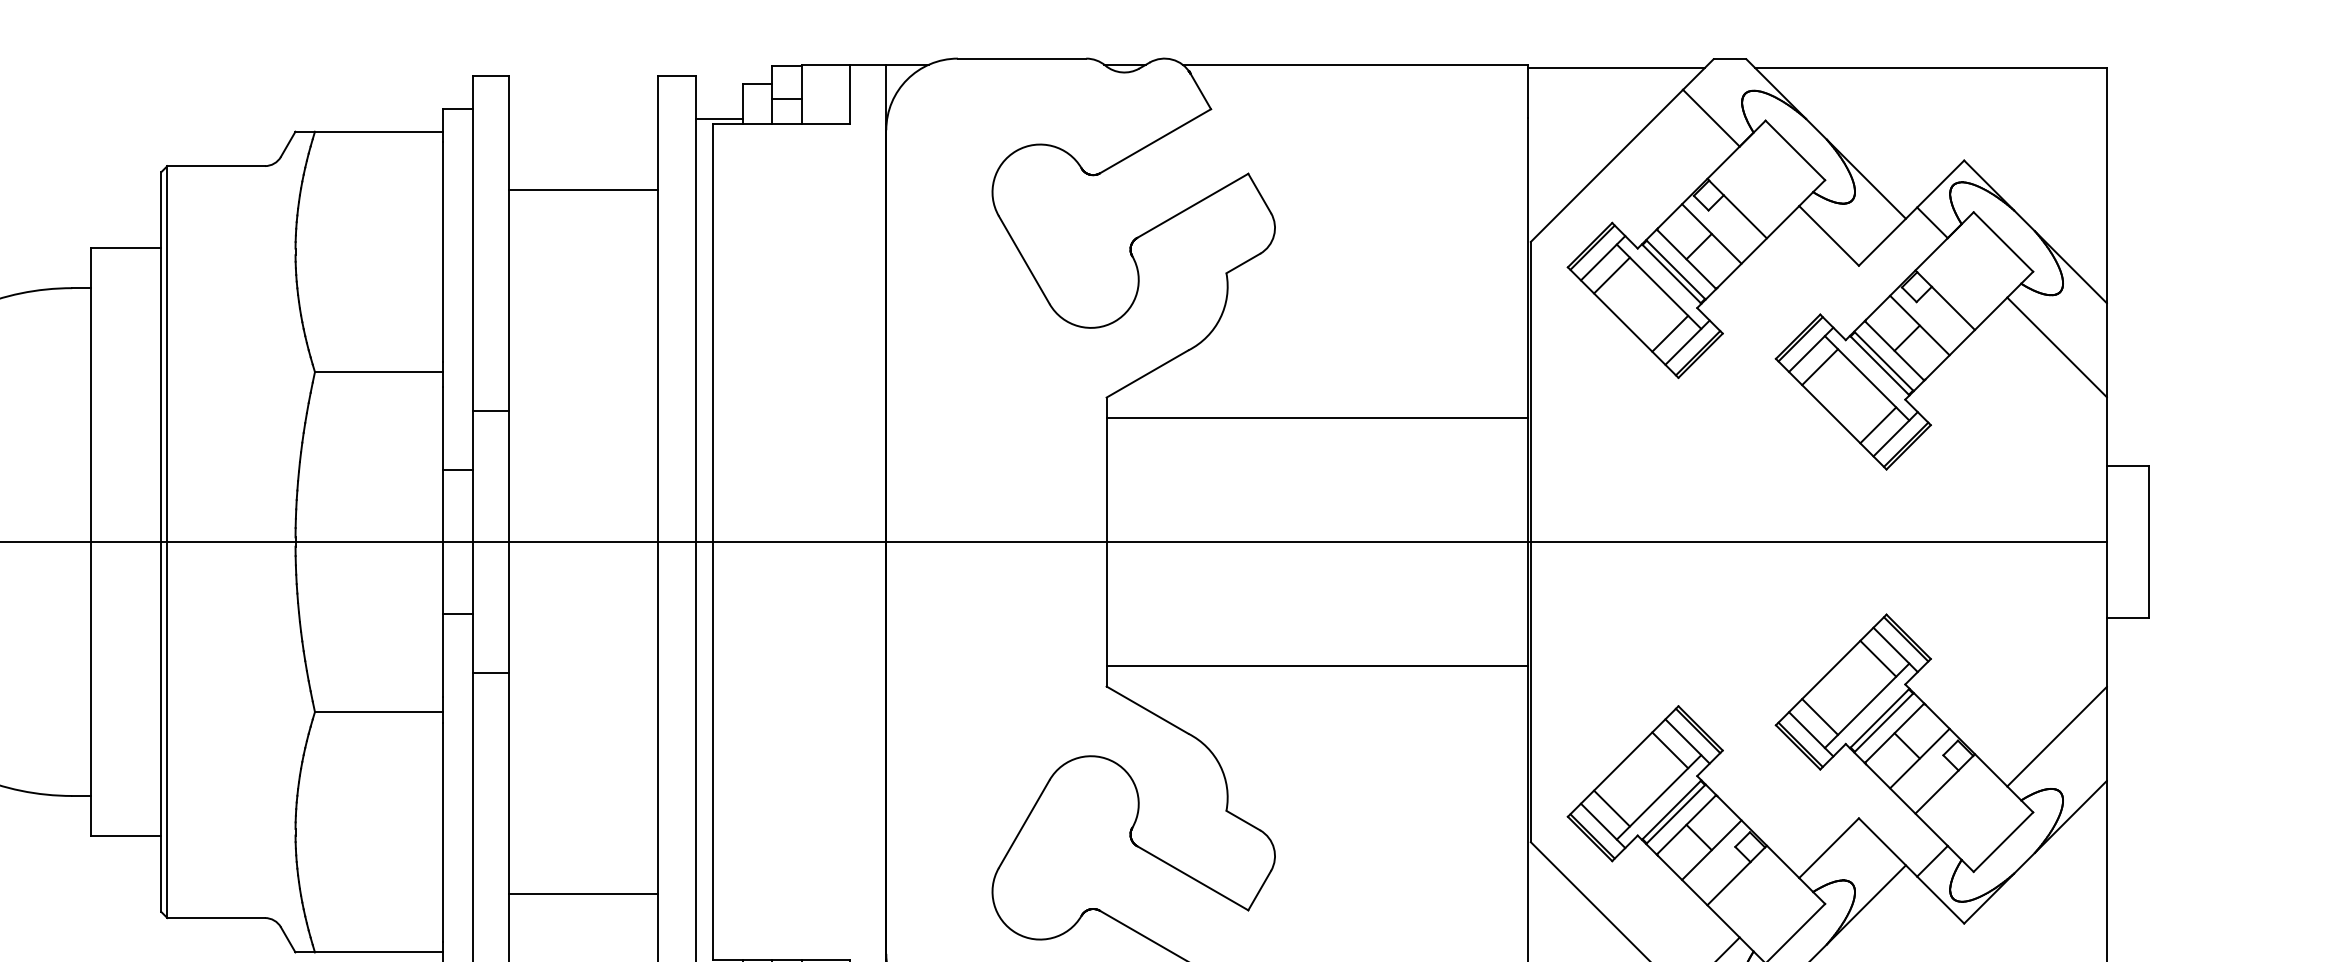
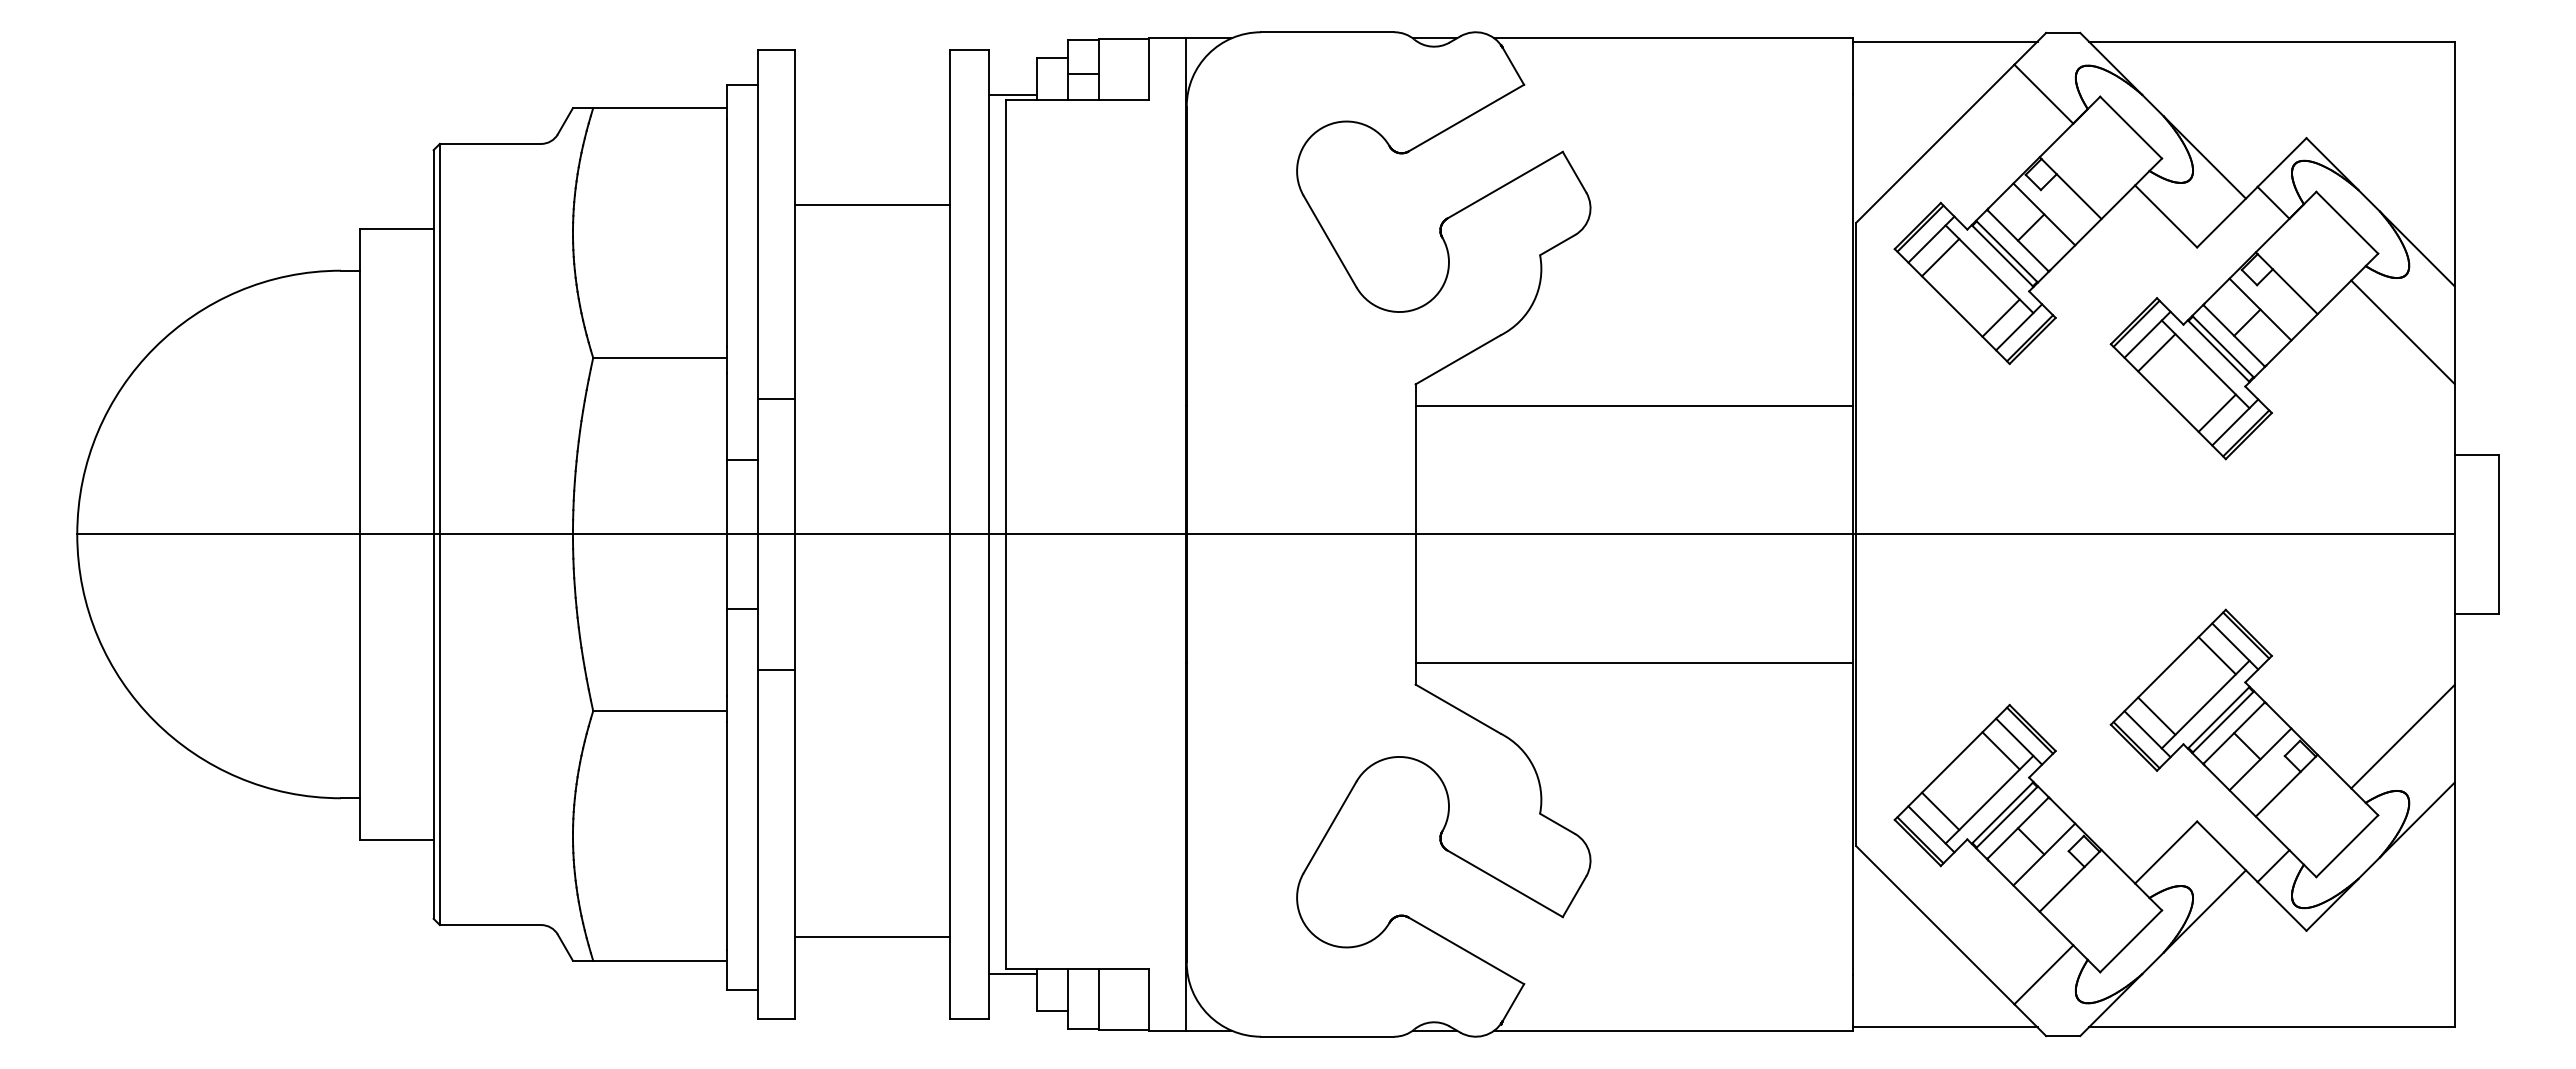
line: (582, 189) -> (871, 204), moved
line: (582, 894) -> (871, 937), moved

